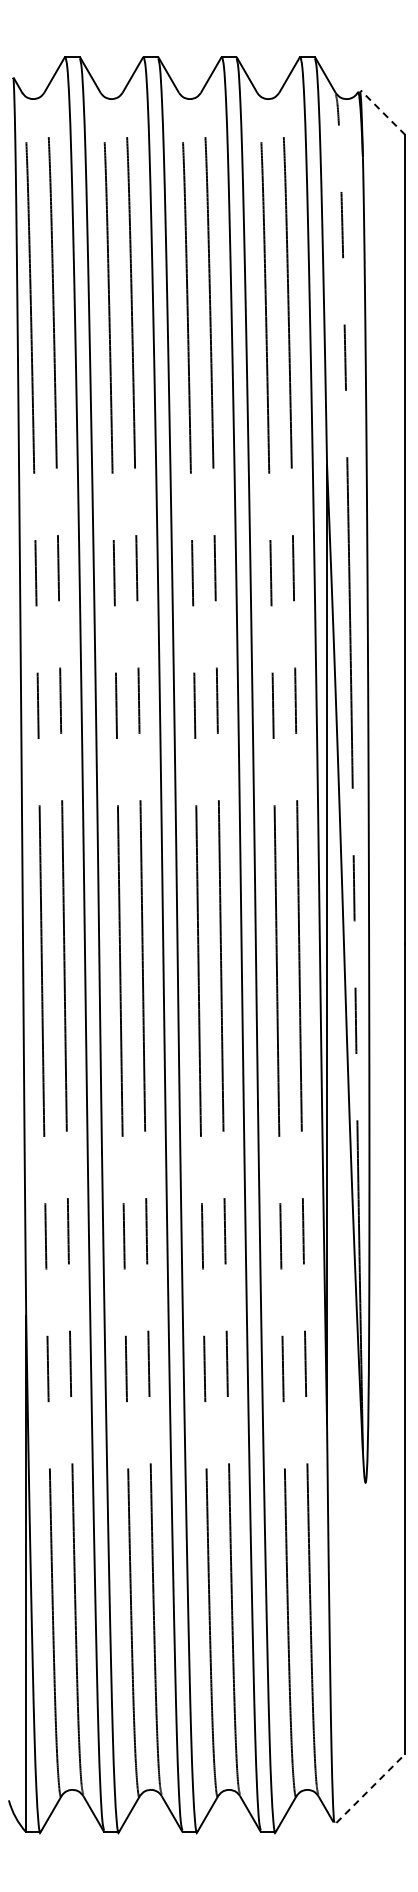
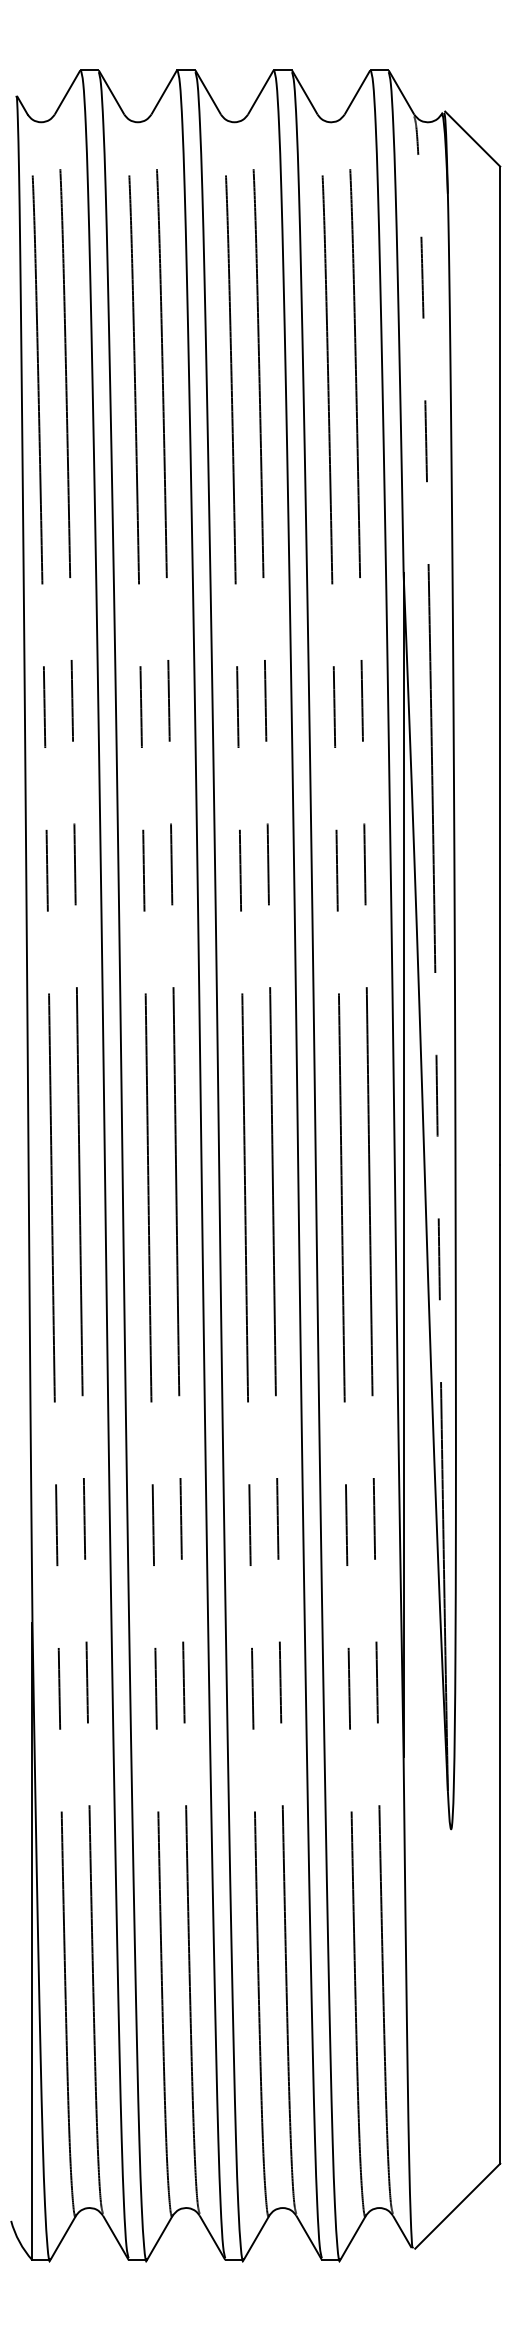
line: (383, 112) -> (473, 138), dashed -> solid
line: (370, 1788) -> (457, 2206), dashed -> solid

